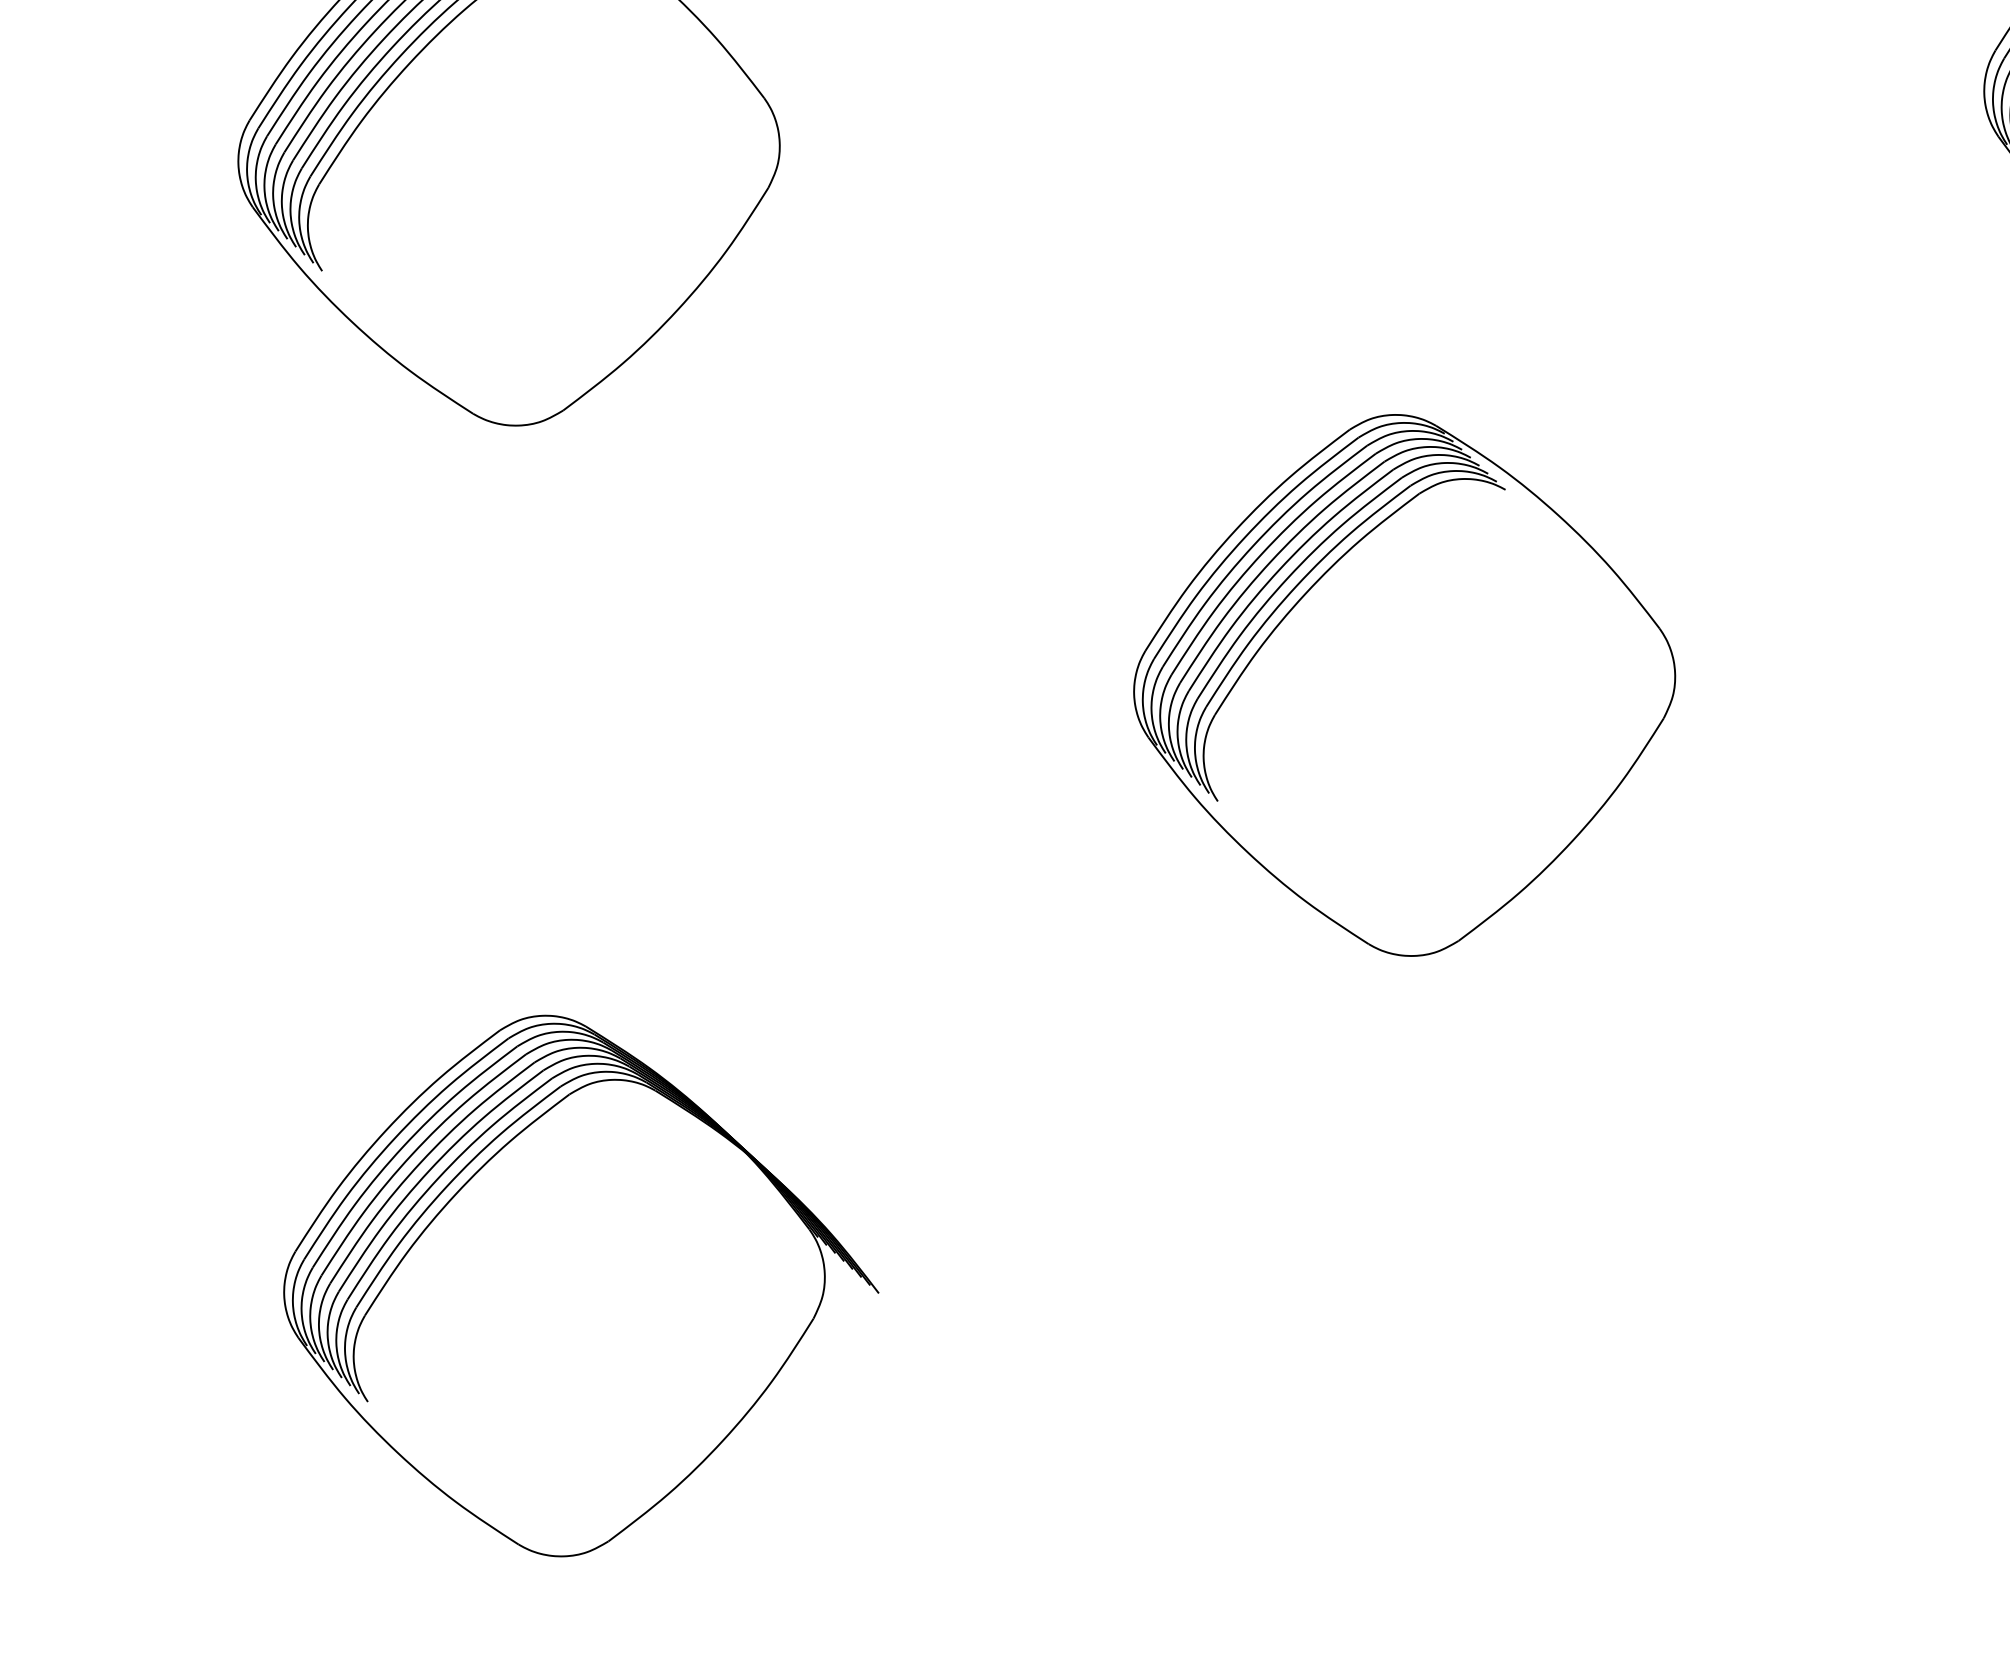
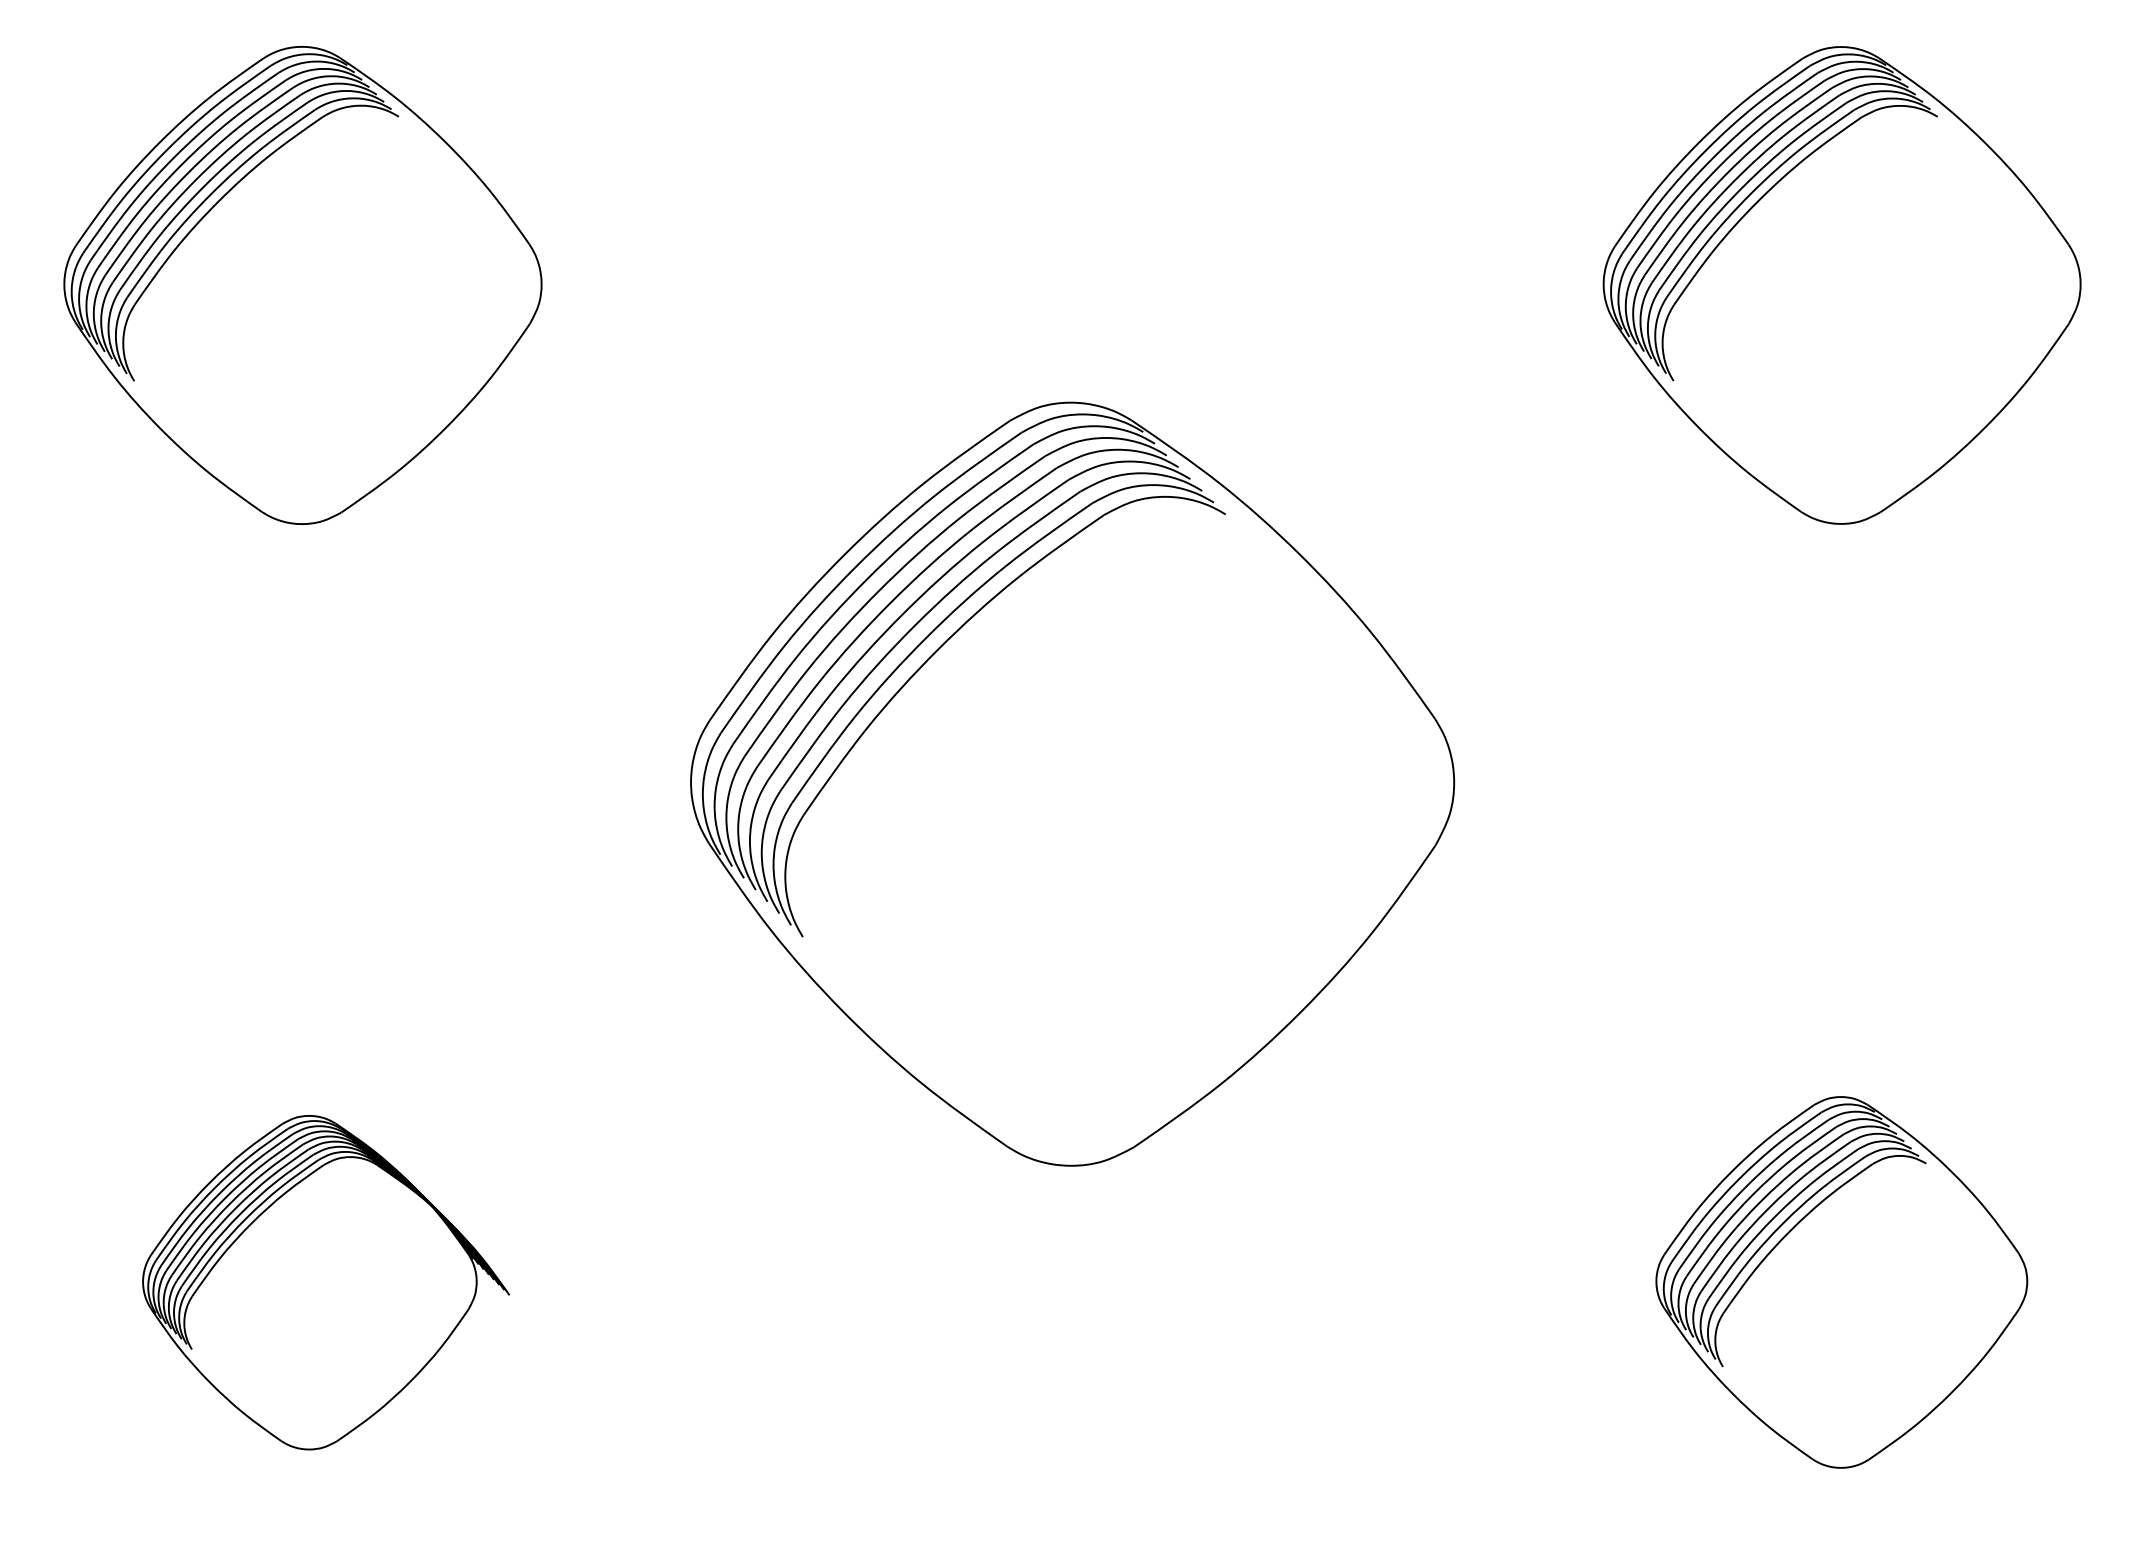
part: (1404, 684) -> (1072, 783), size x1.6
part: (580, 1284) -> (325, 1282), size x0.7

